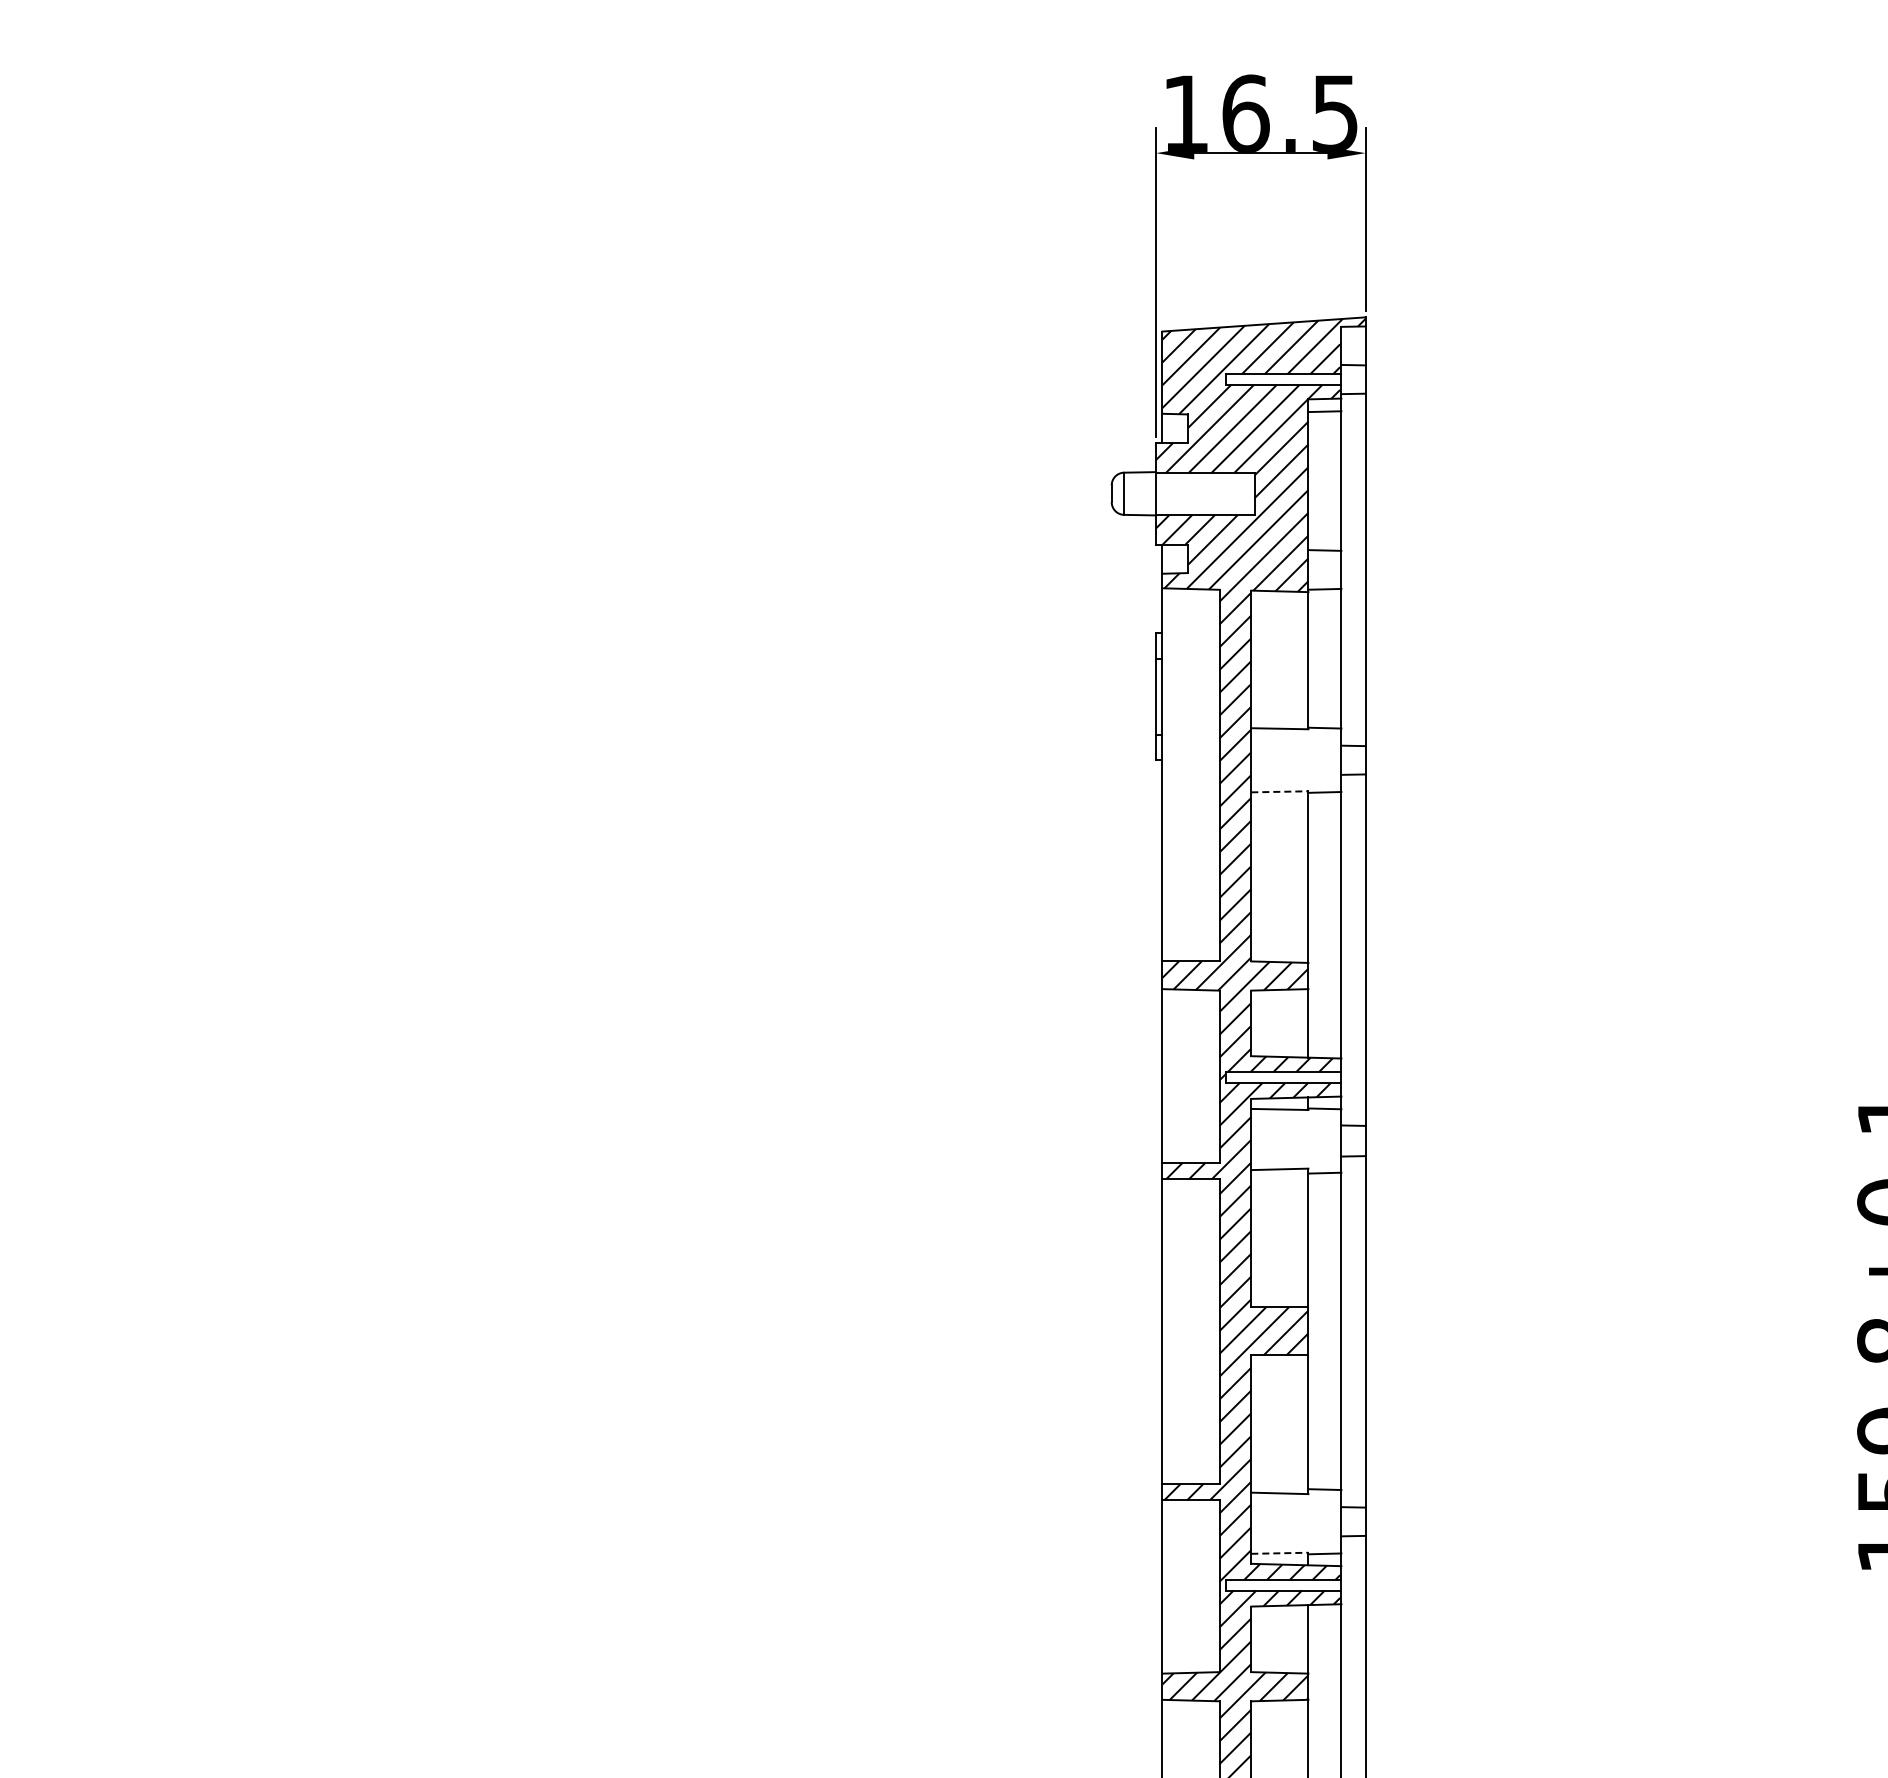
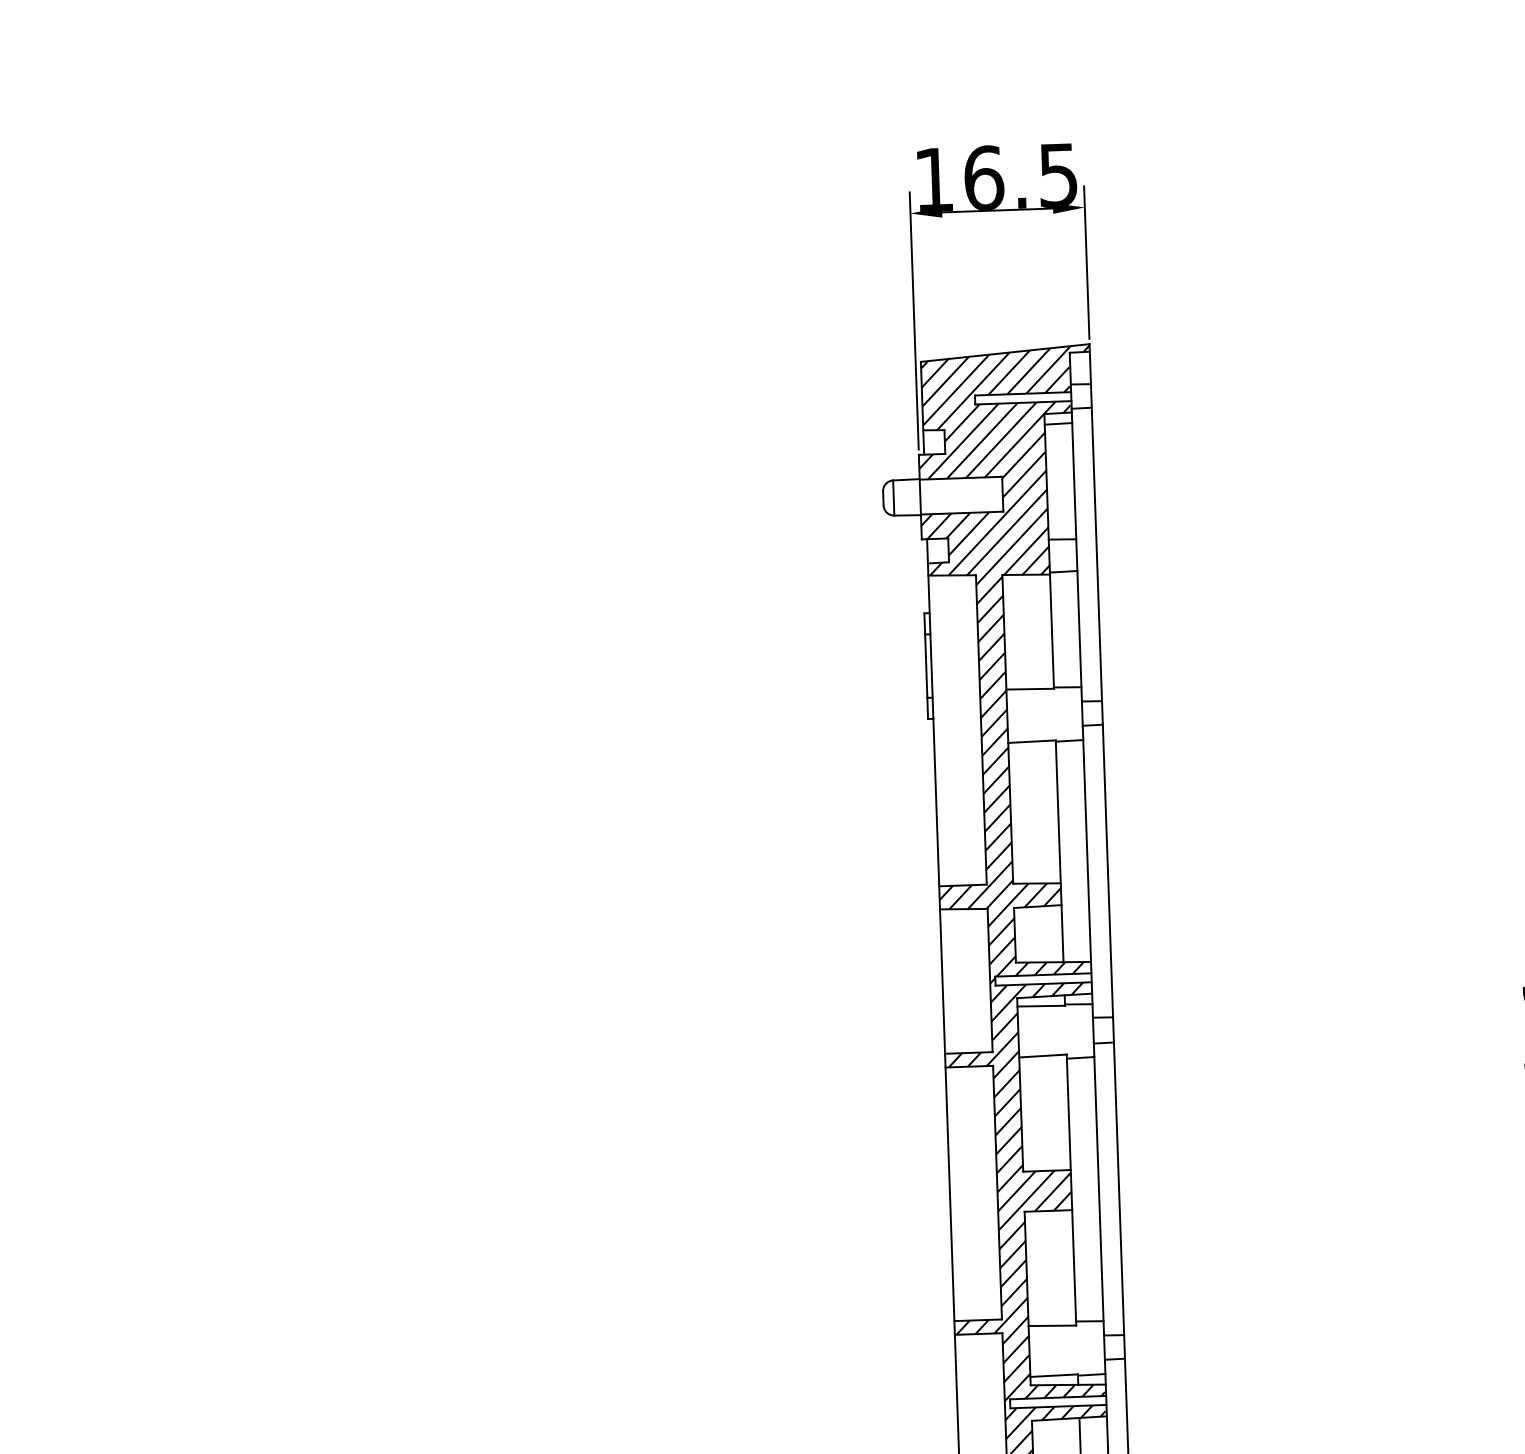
line: (1279, 791) -> (1031, 741), dashed -> solid
line: (1279, 1553) -> (1053, 1375), dashed -> solid

